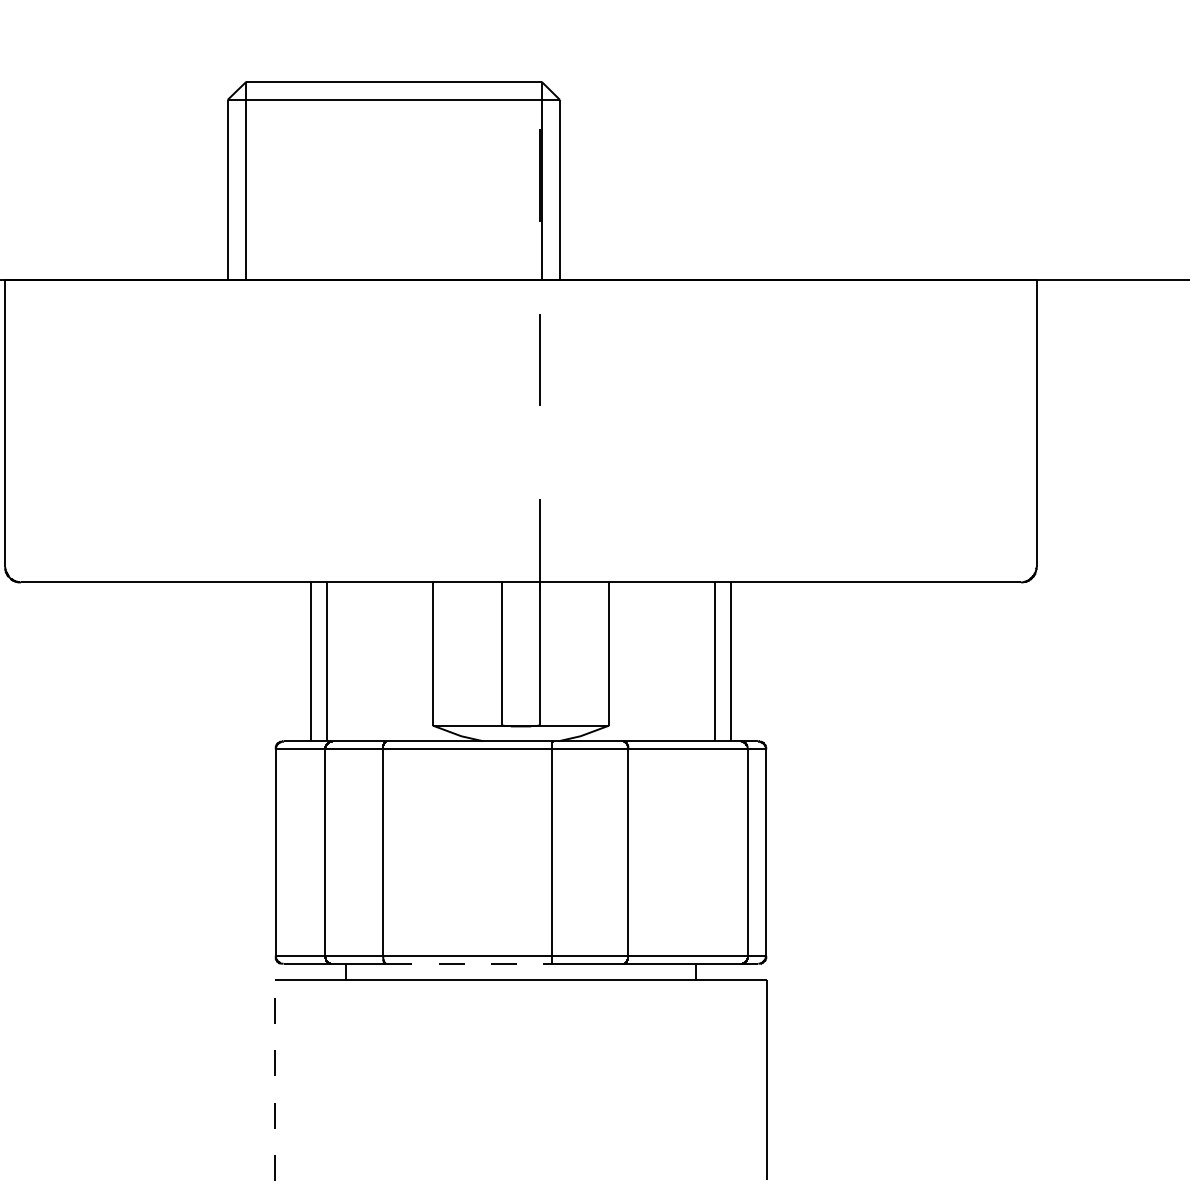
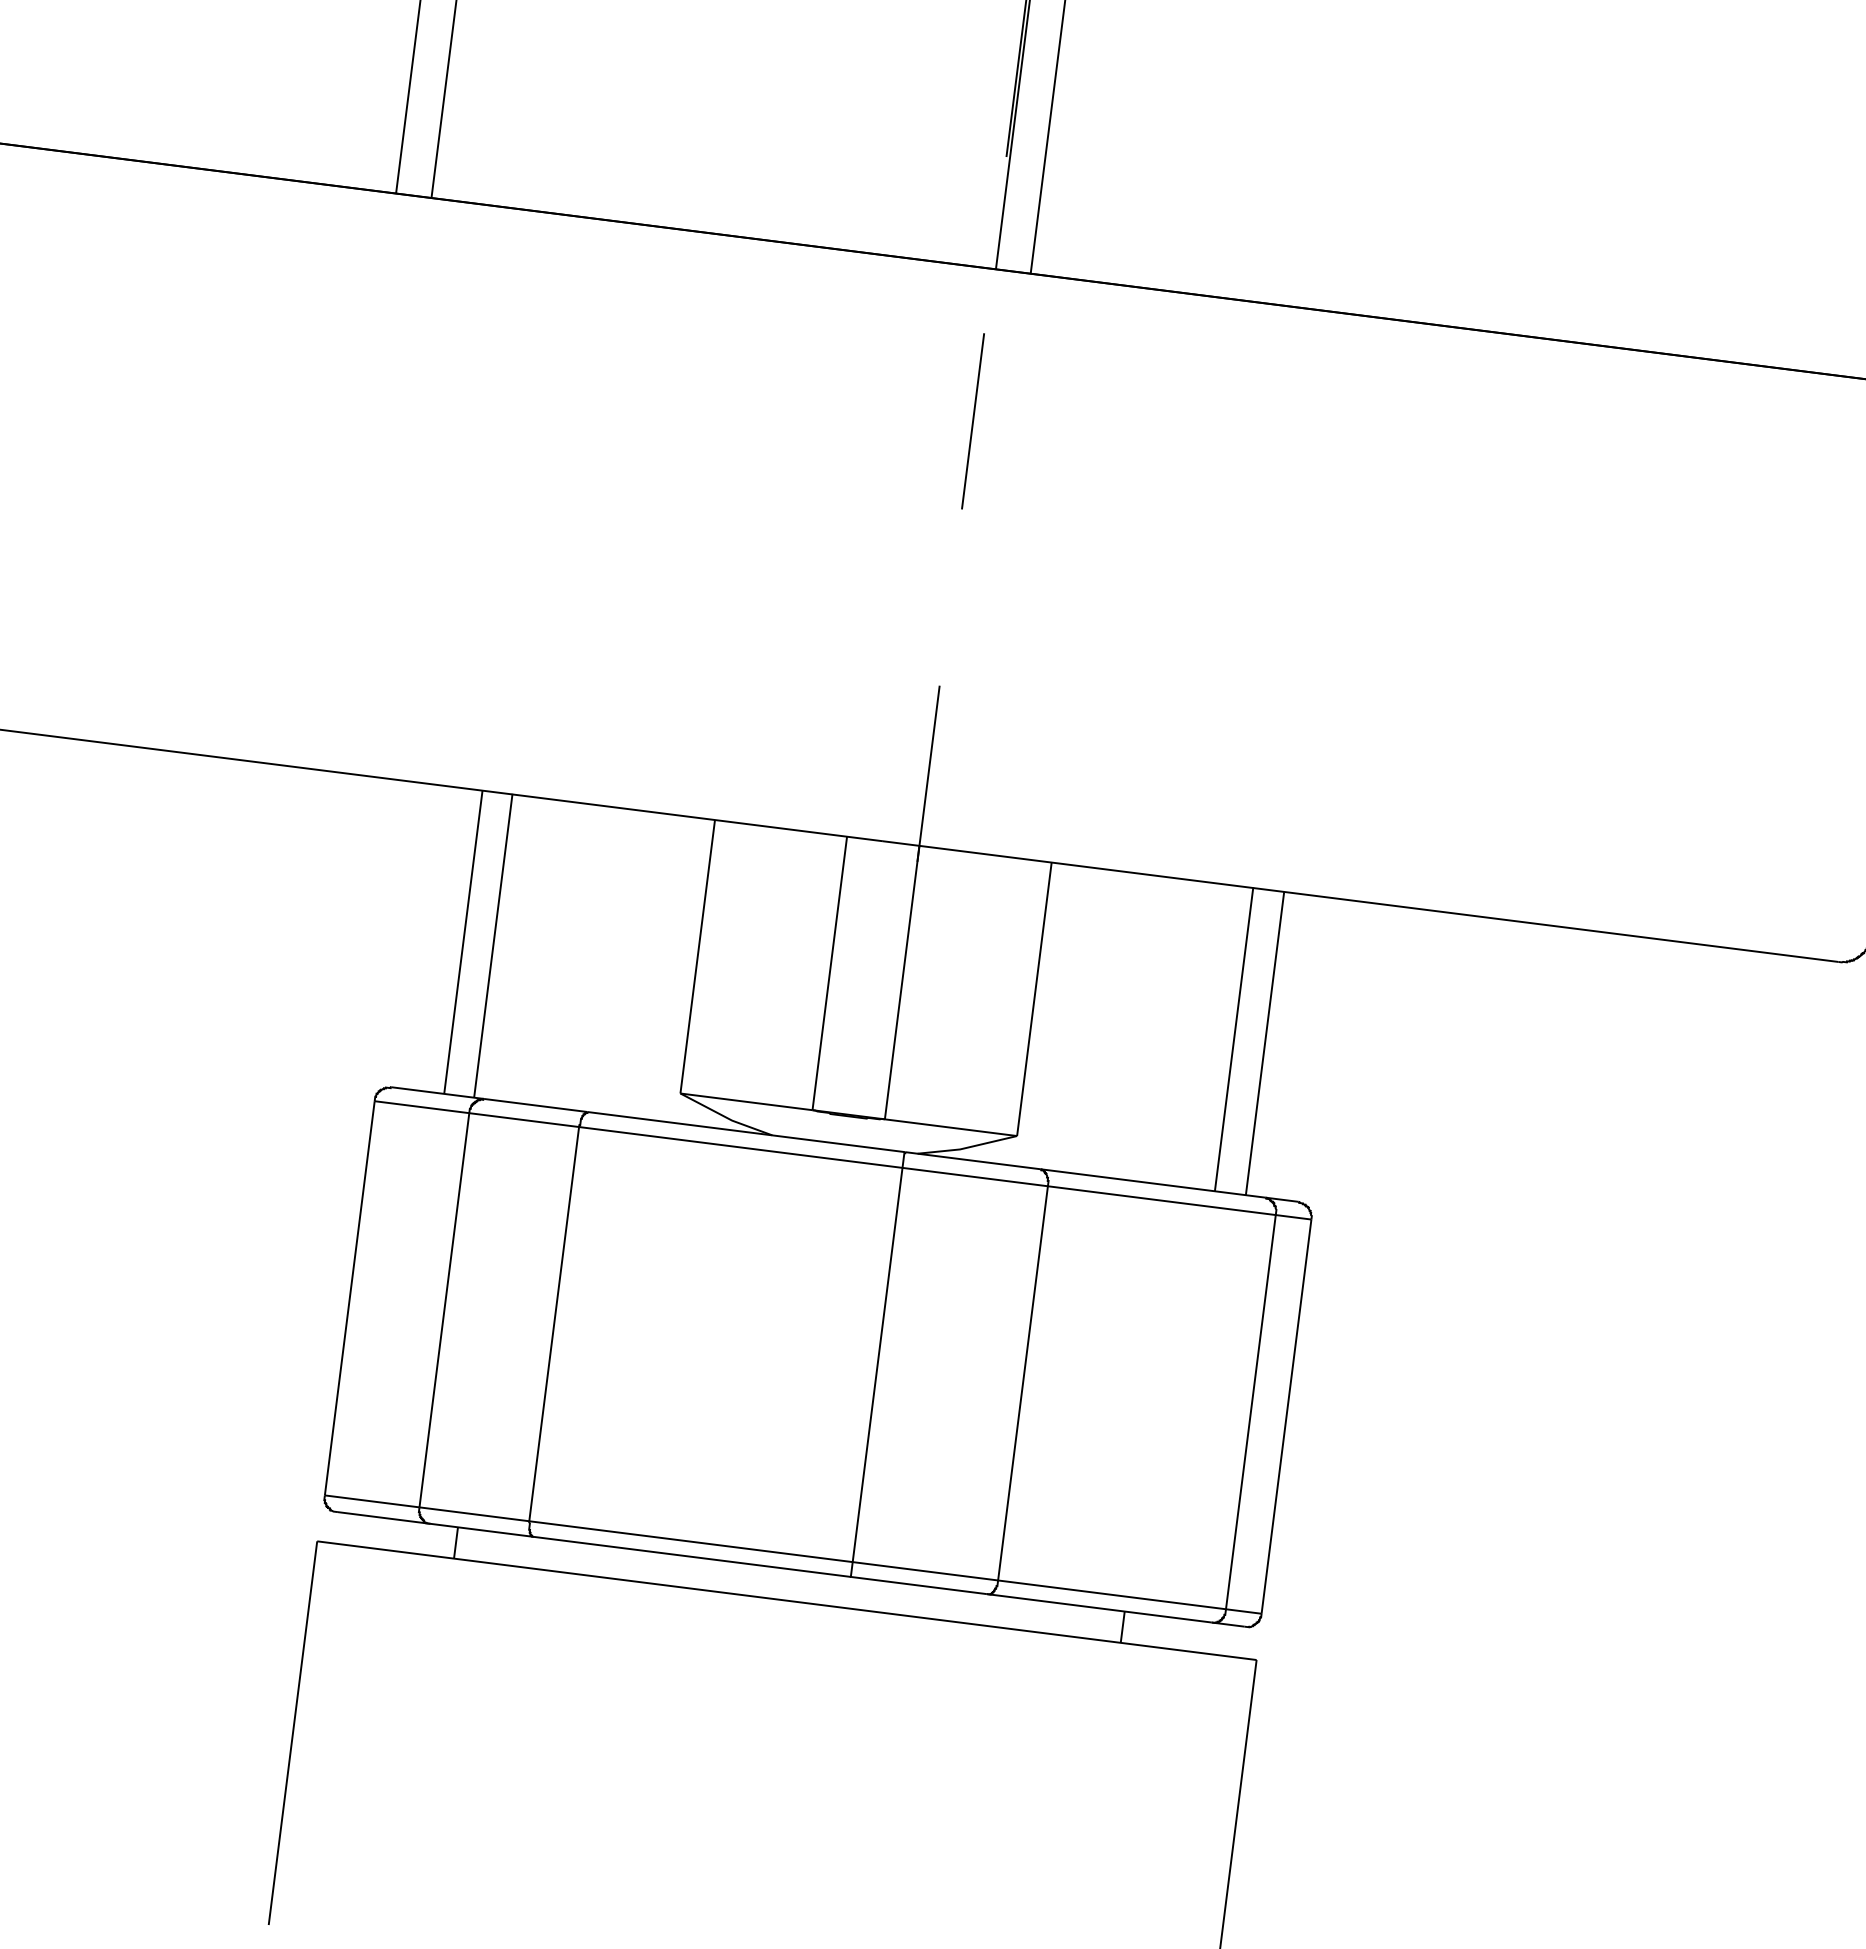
line: (469, 963) -> (693, 1556), dashed -> solid
line: (274, 1080) -> (292, 1733), dashed -> solid

